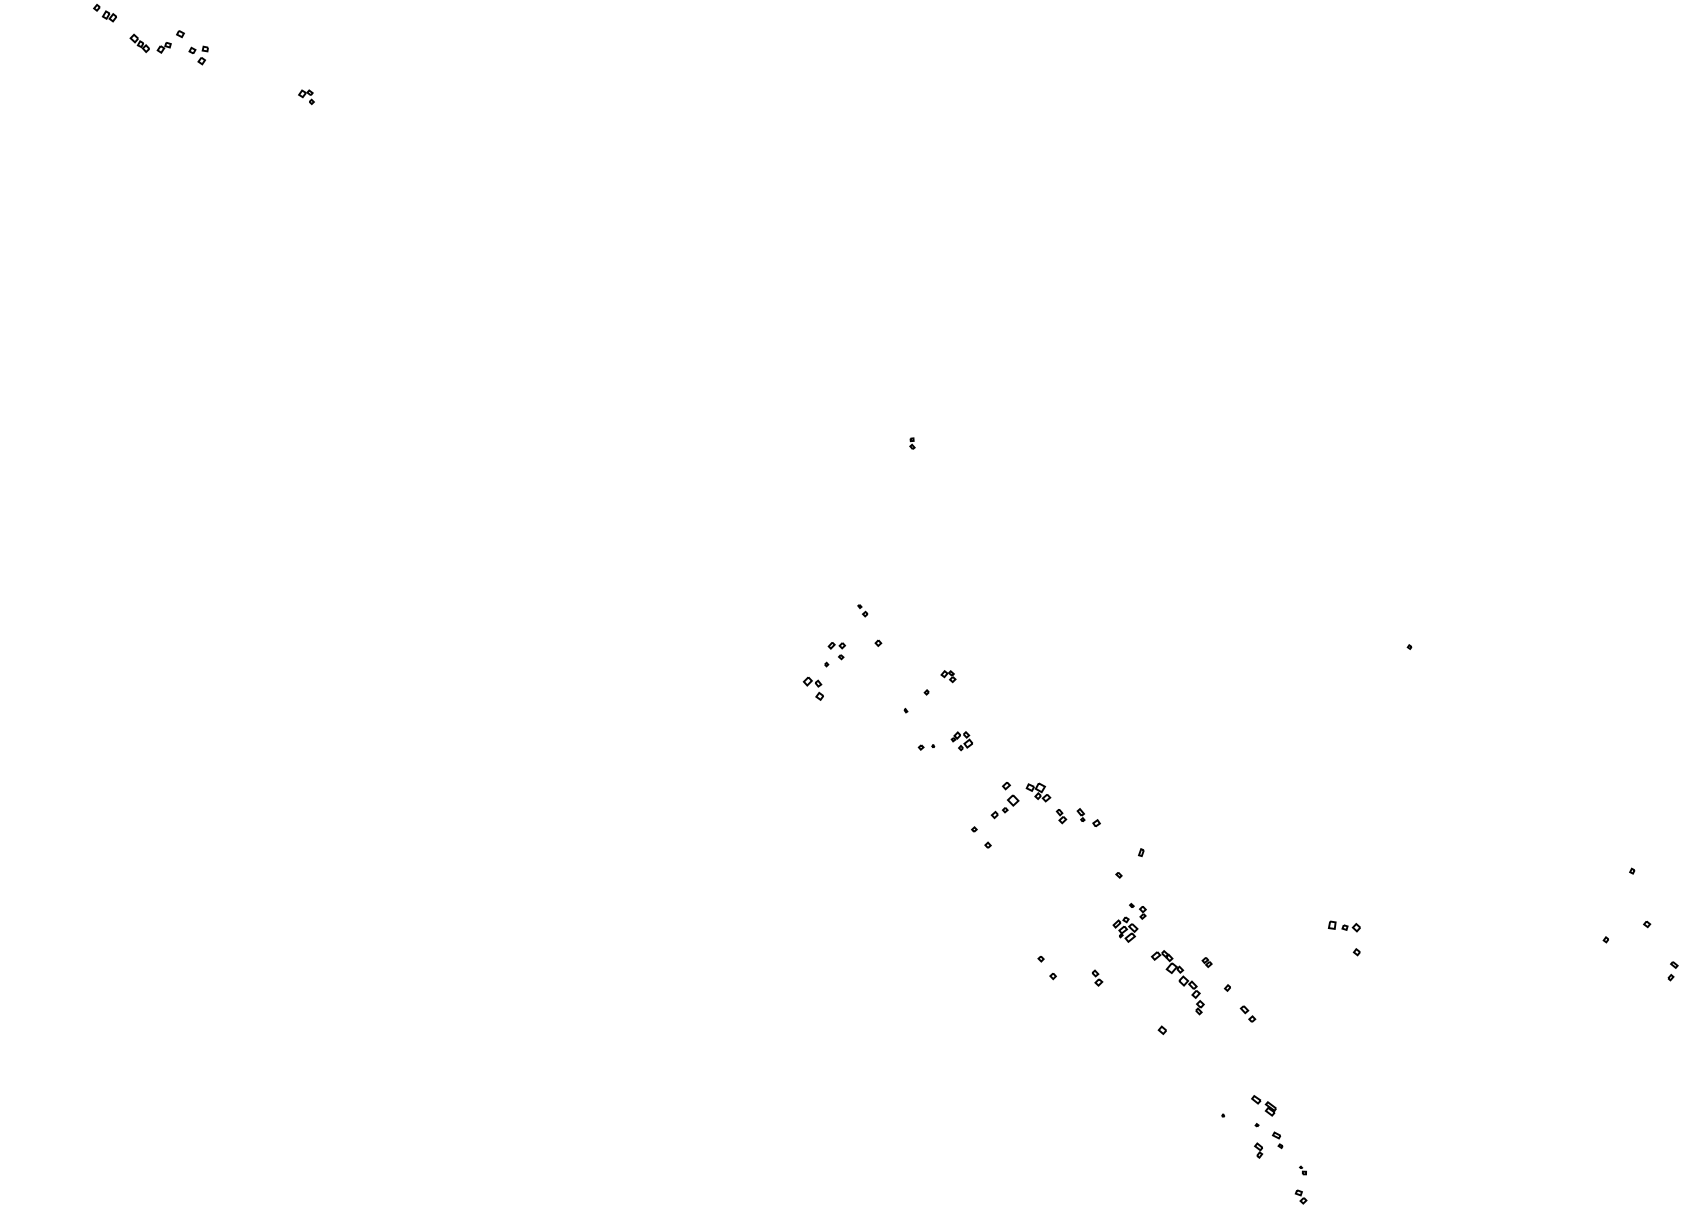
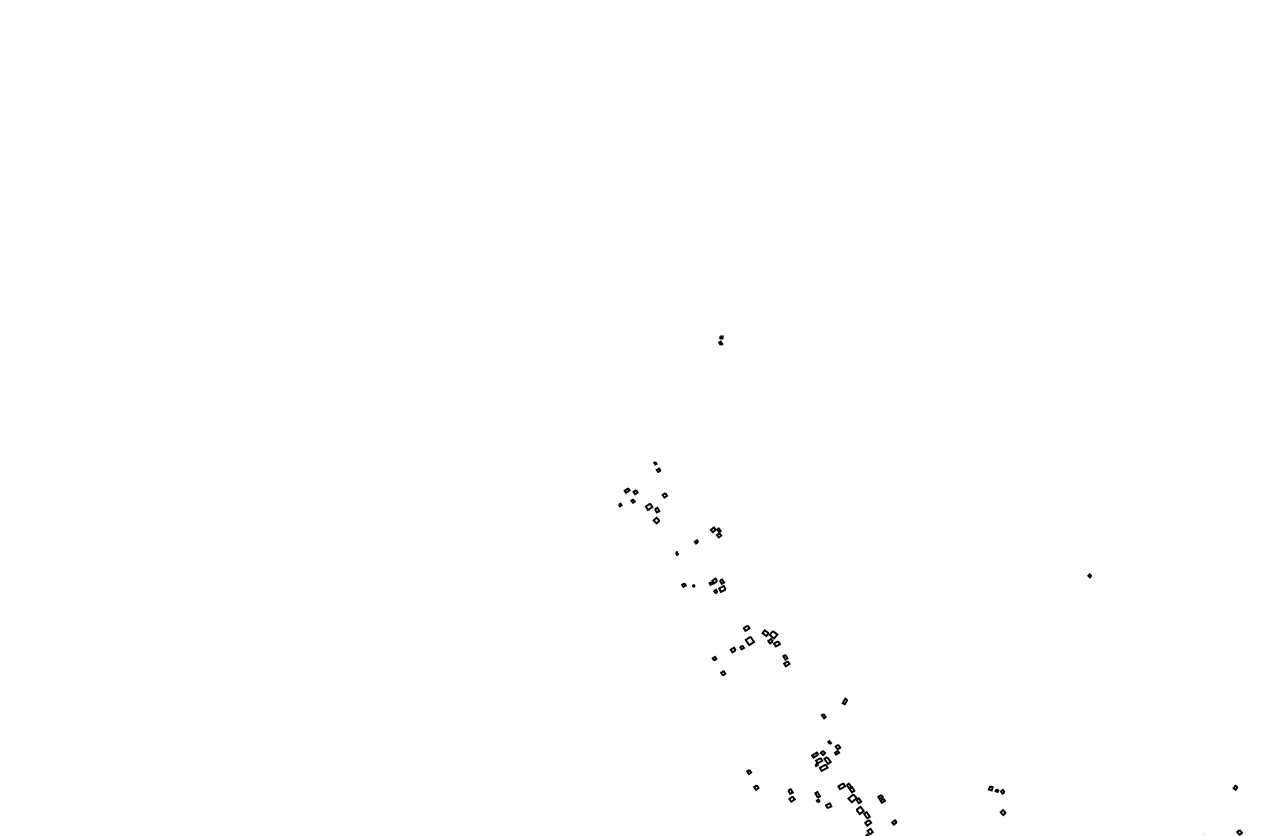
part: (812, 688) -> (651, 513), moved
part: (1088, 817) -> (823, 799), moved
part: (1343, 926) -> (996, 790), size x0.62

